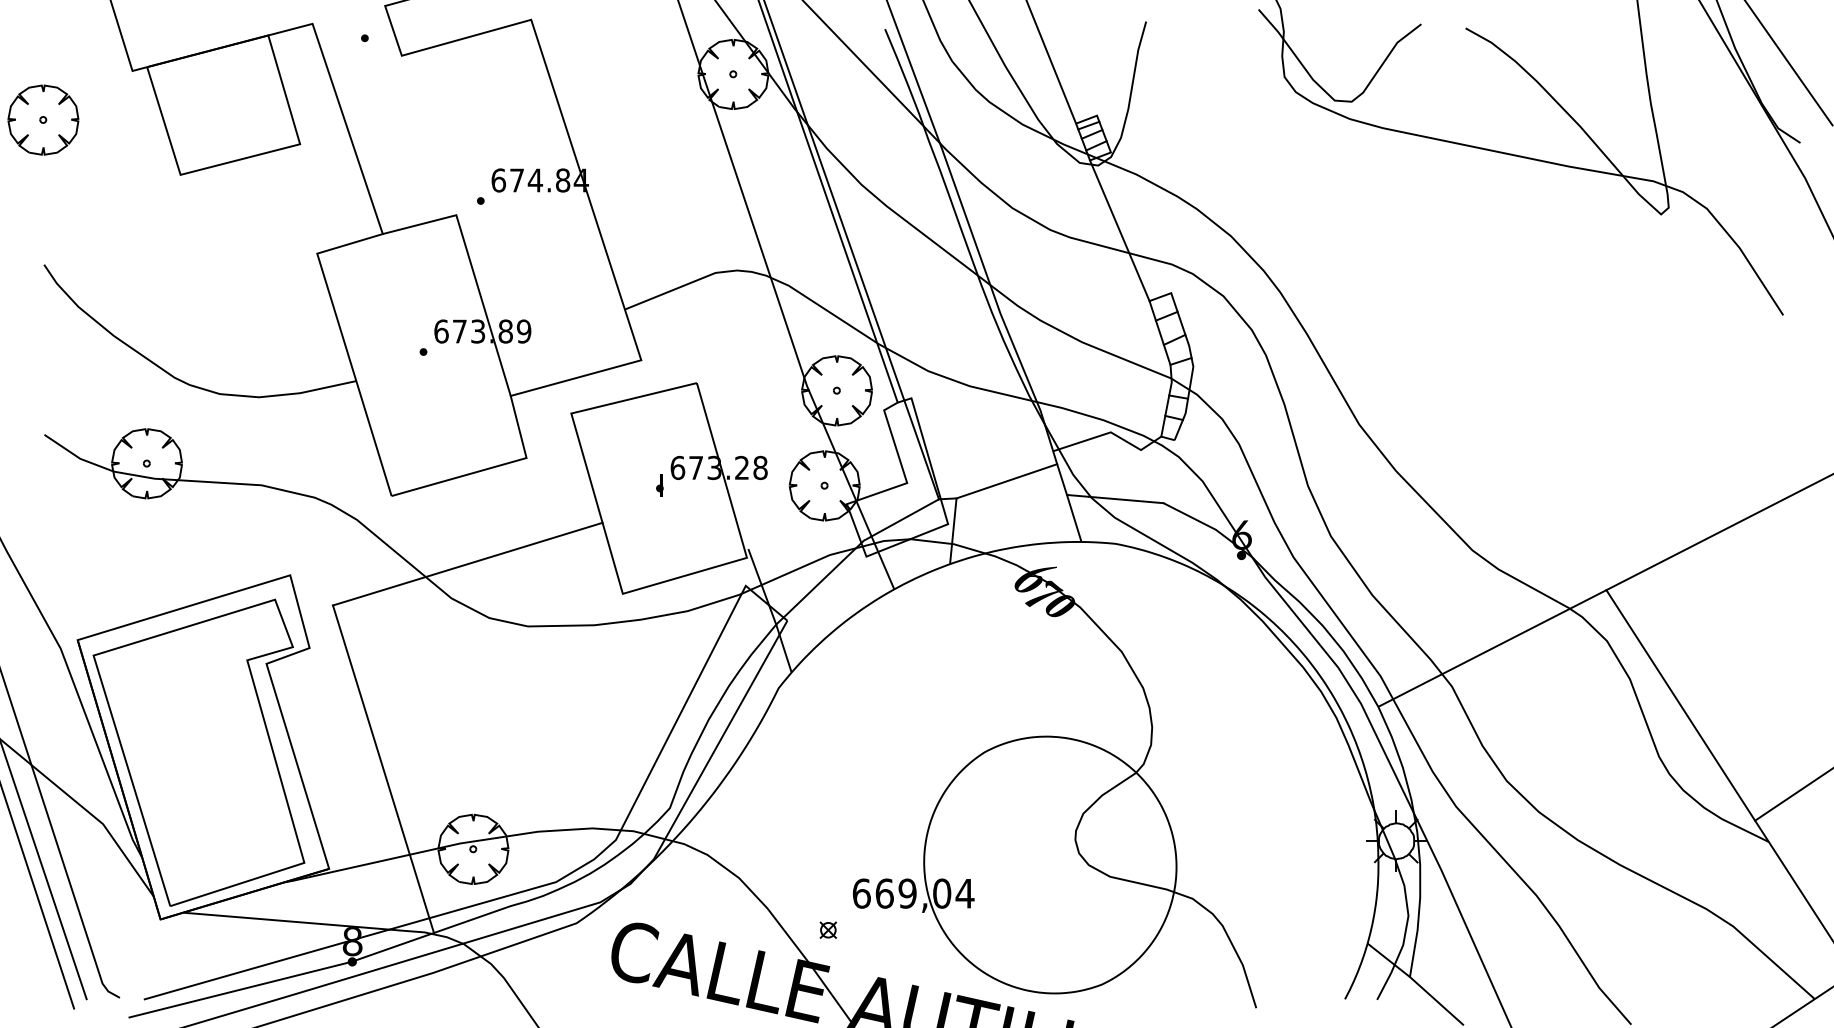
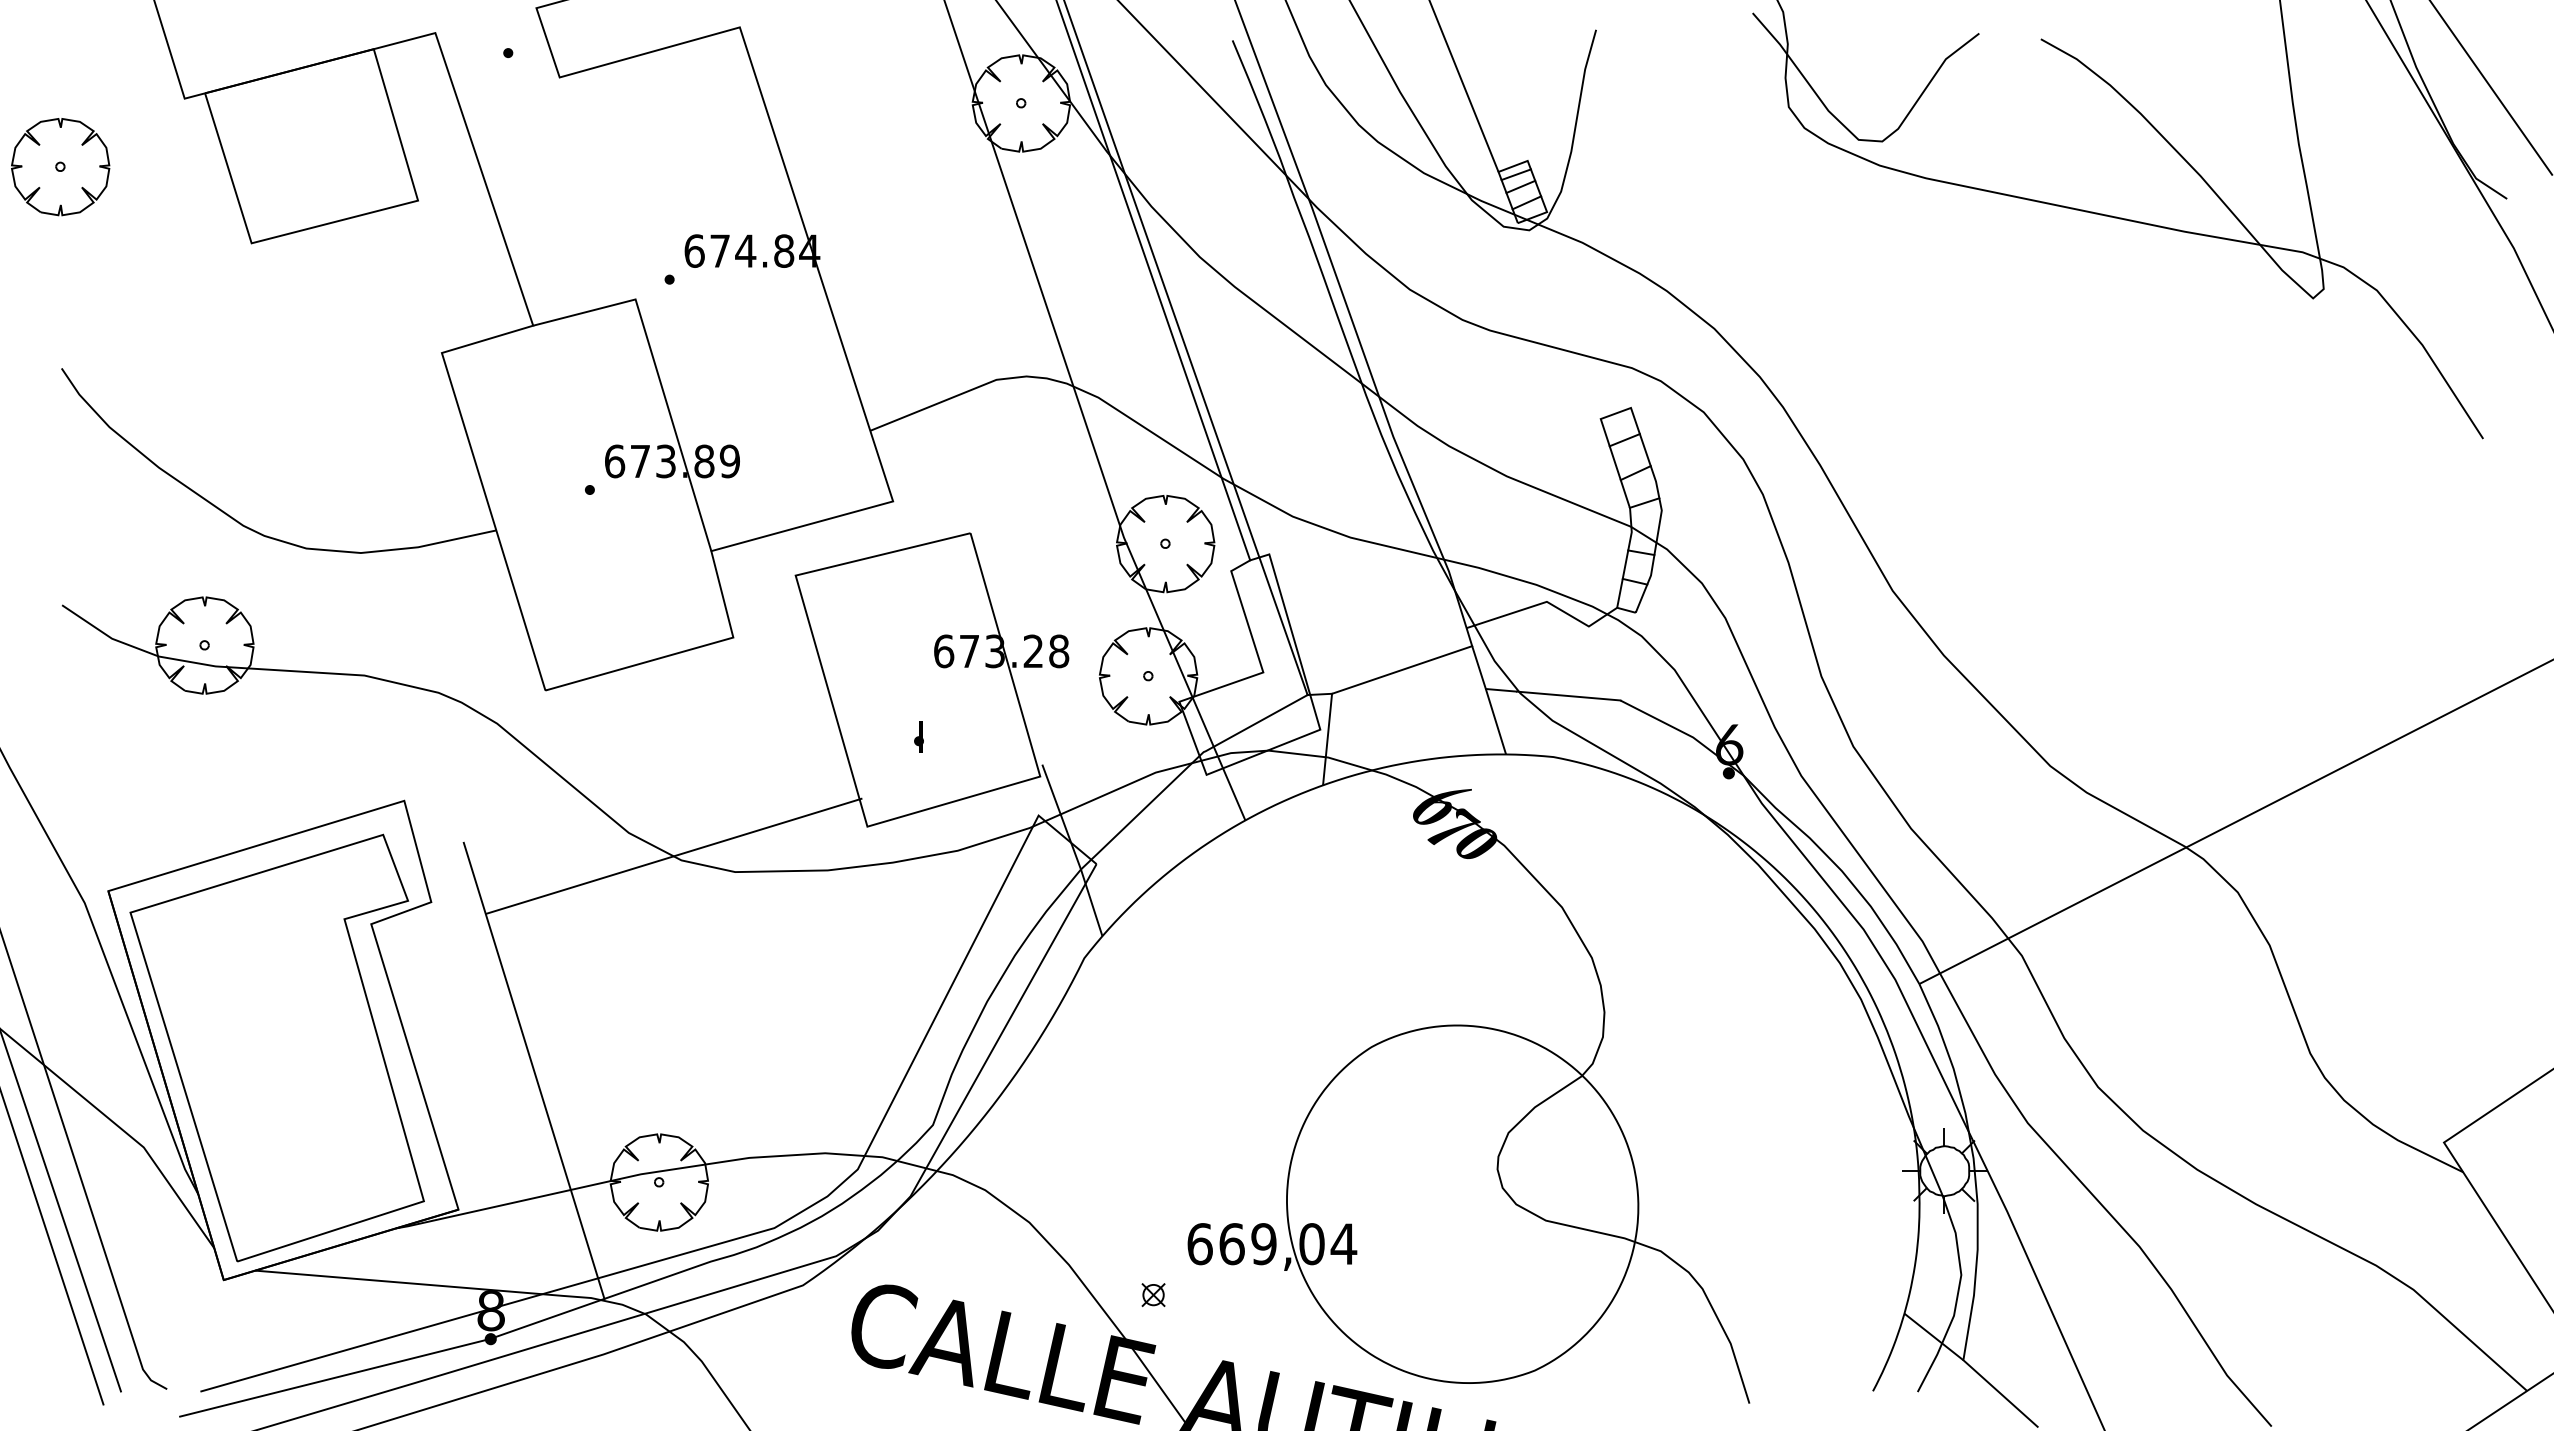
line: (1119, 230) -> (1558, 320), removed
part: (659, 485) -> (918, 737), moved
line: (467, 563) -> (673, 855), moved
line: (1680, 705) -> (2340, 982), removed

